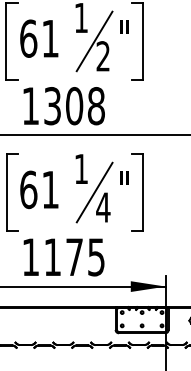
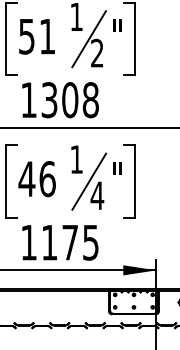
text: (29, 38) -> (27, 36), 61 -> 51
text: (38, 190) -> (36, 179), 61 -> 46

